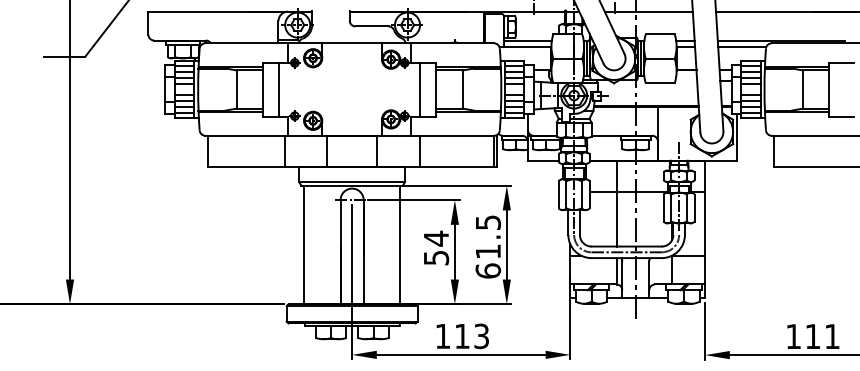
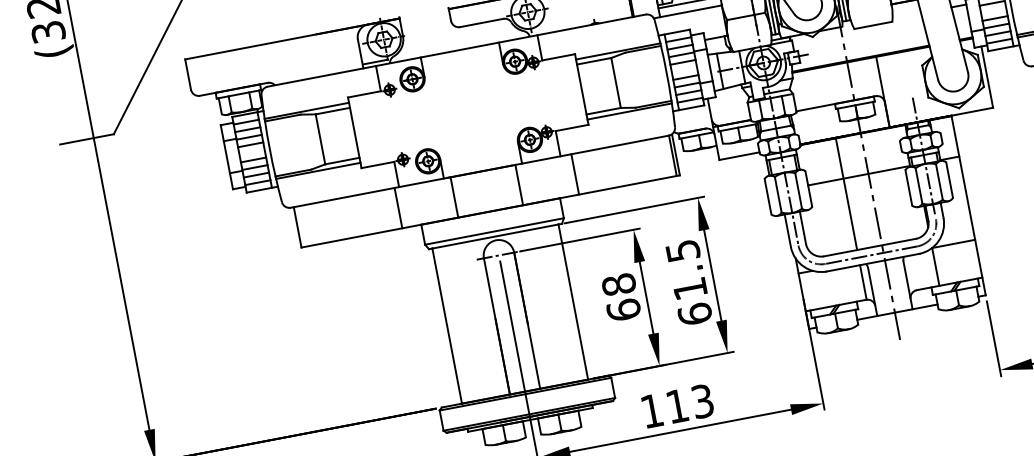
line: (279, 89) -> (376, 128), removed
line: (420, 89) -> (560, 93), removed
text: (436, 247) -> (621, 296), 54 -> 68

